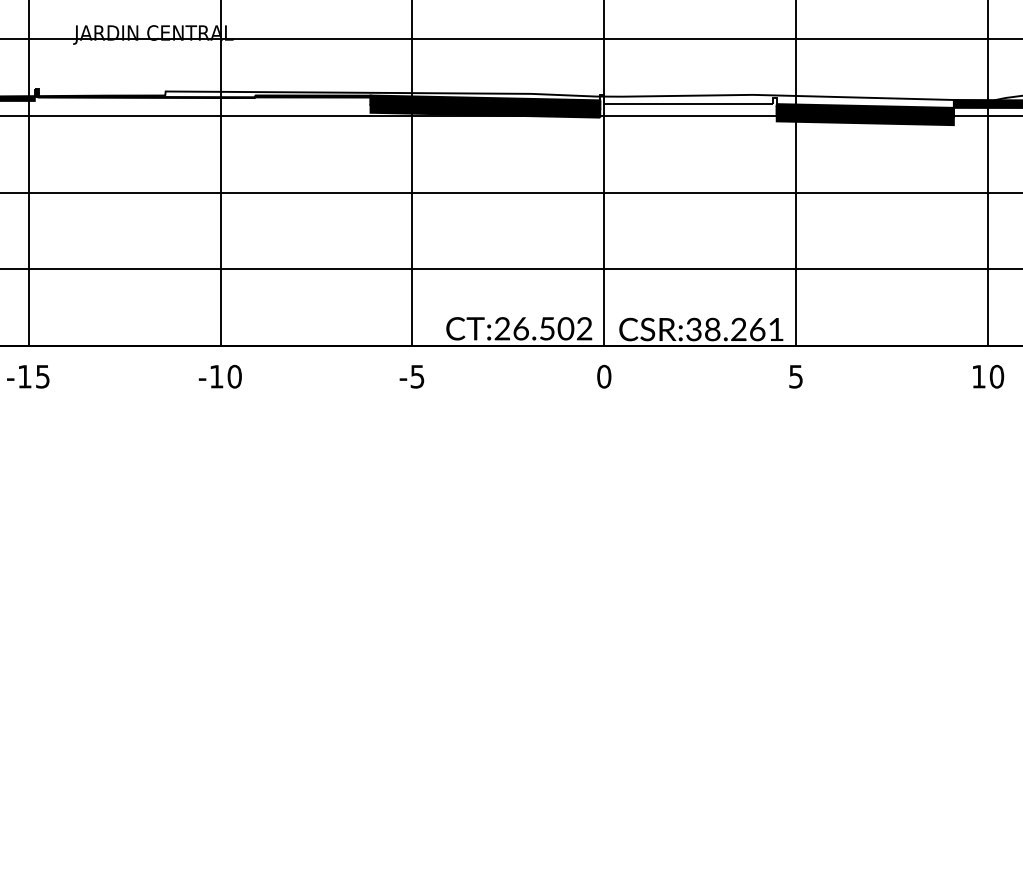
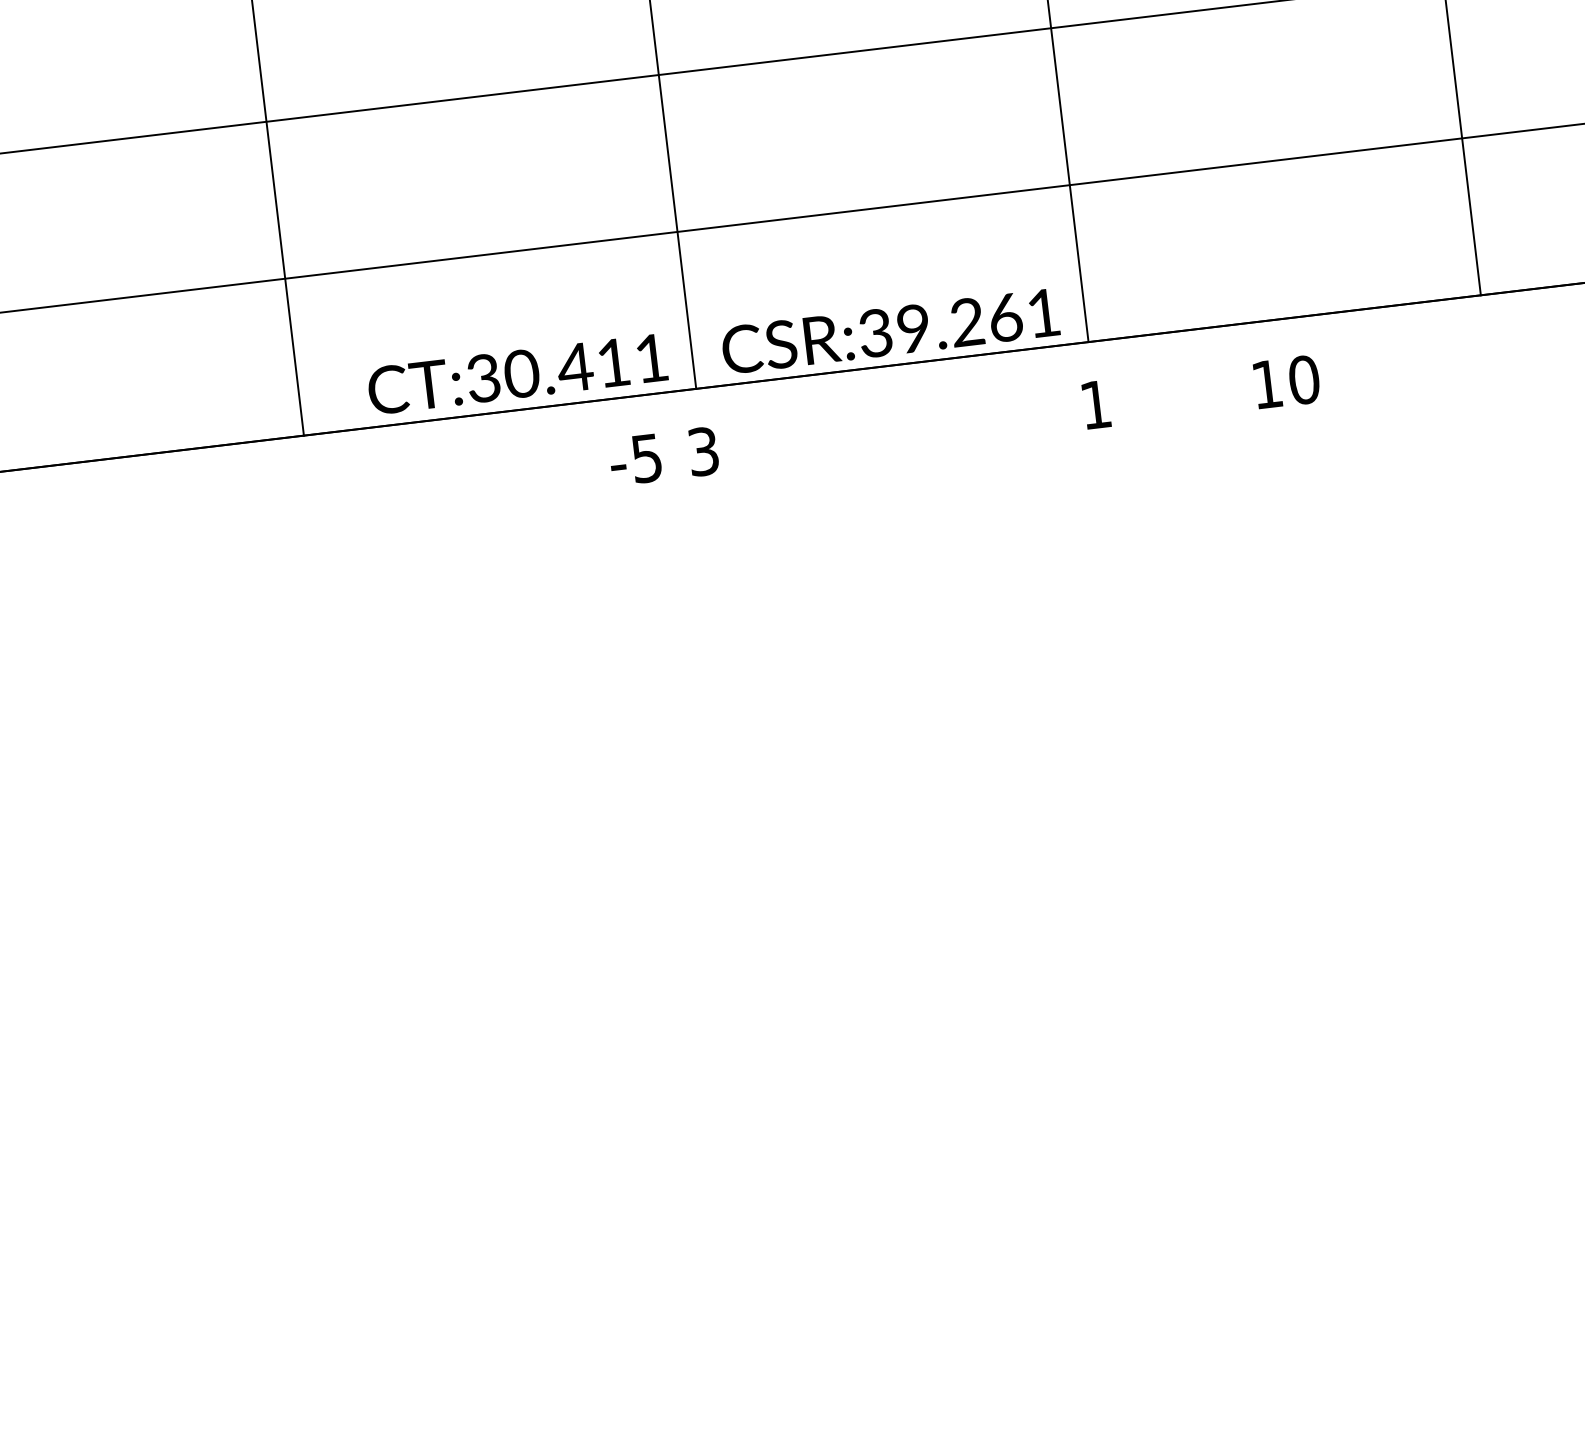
text: (543, 328) -> (567, 367), CT:26.502 -> CT:30.411
text: (712, 330) -> (913, 330), CSR:38.261 -> CSR:39.261
text: (411, 376) -> (634, 459), moved
text: (604, 376) -> (704, 451), 0 -> 3
text: (795, 376) -> (1094, 404), 5 -> 1
text: (988, 376) -> (1286, 381), moved

